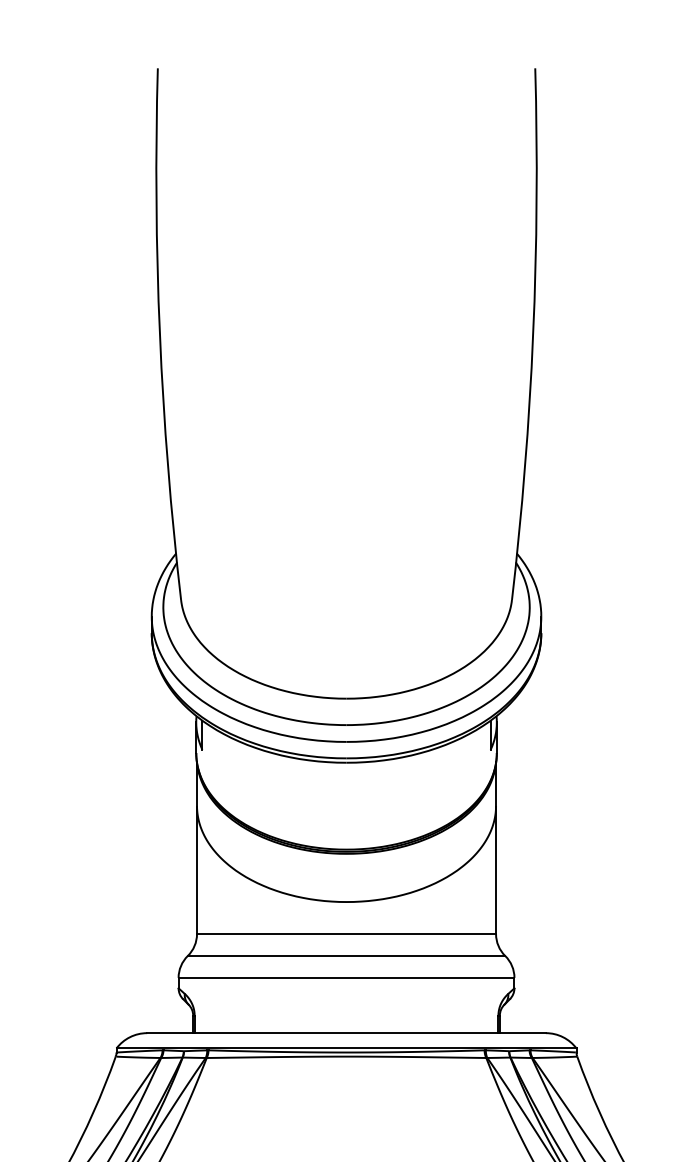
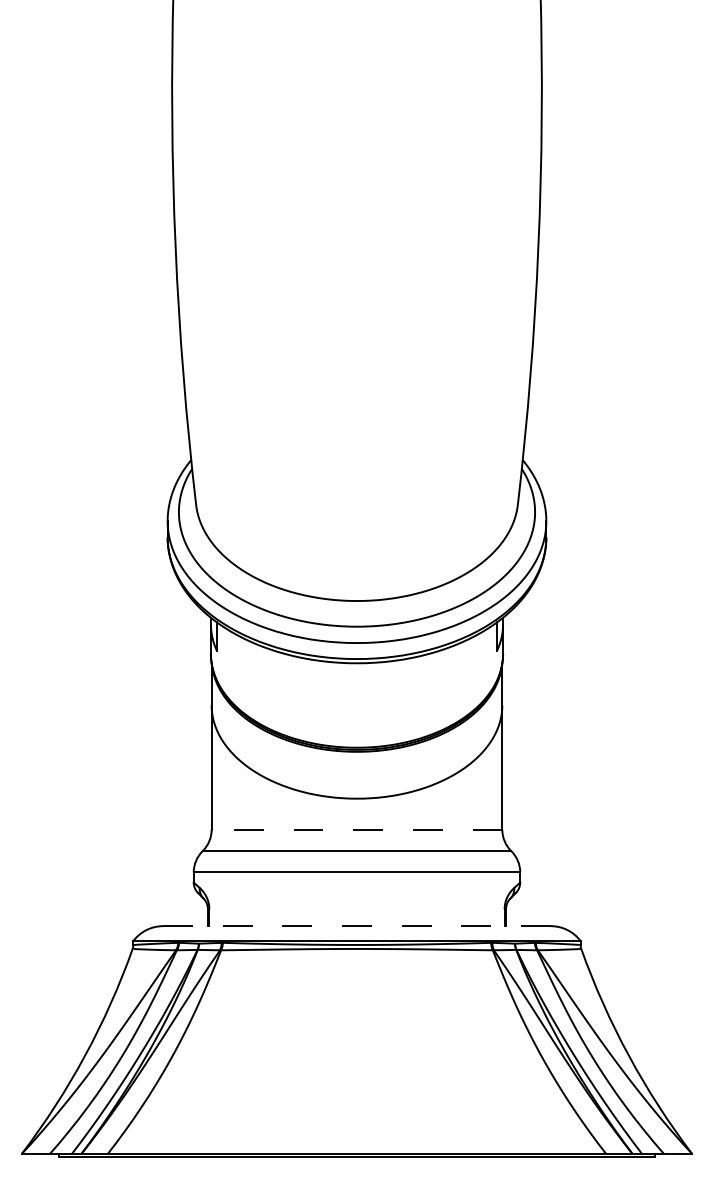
line: (346, 933) -> (356, 829), solid -> dashed
line: (346, 1033) -> (356, 926), solid -> dashed

